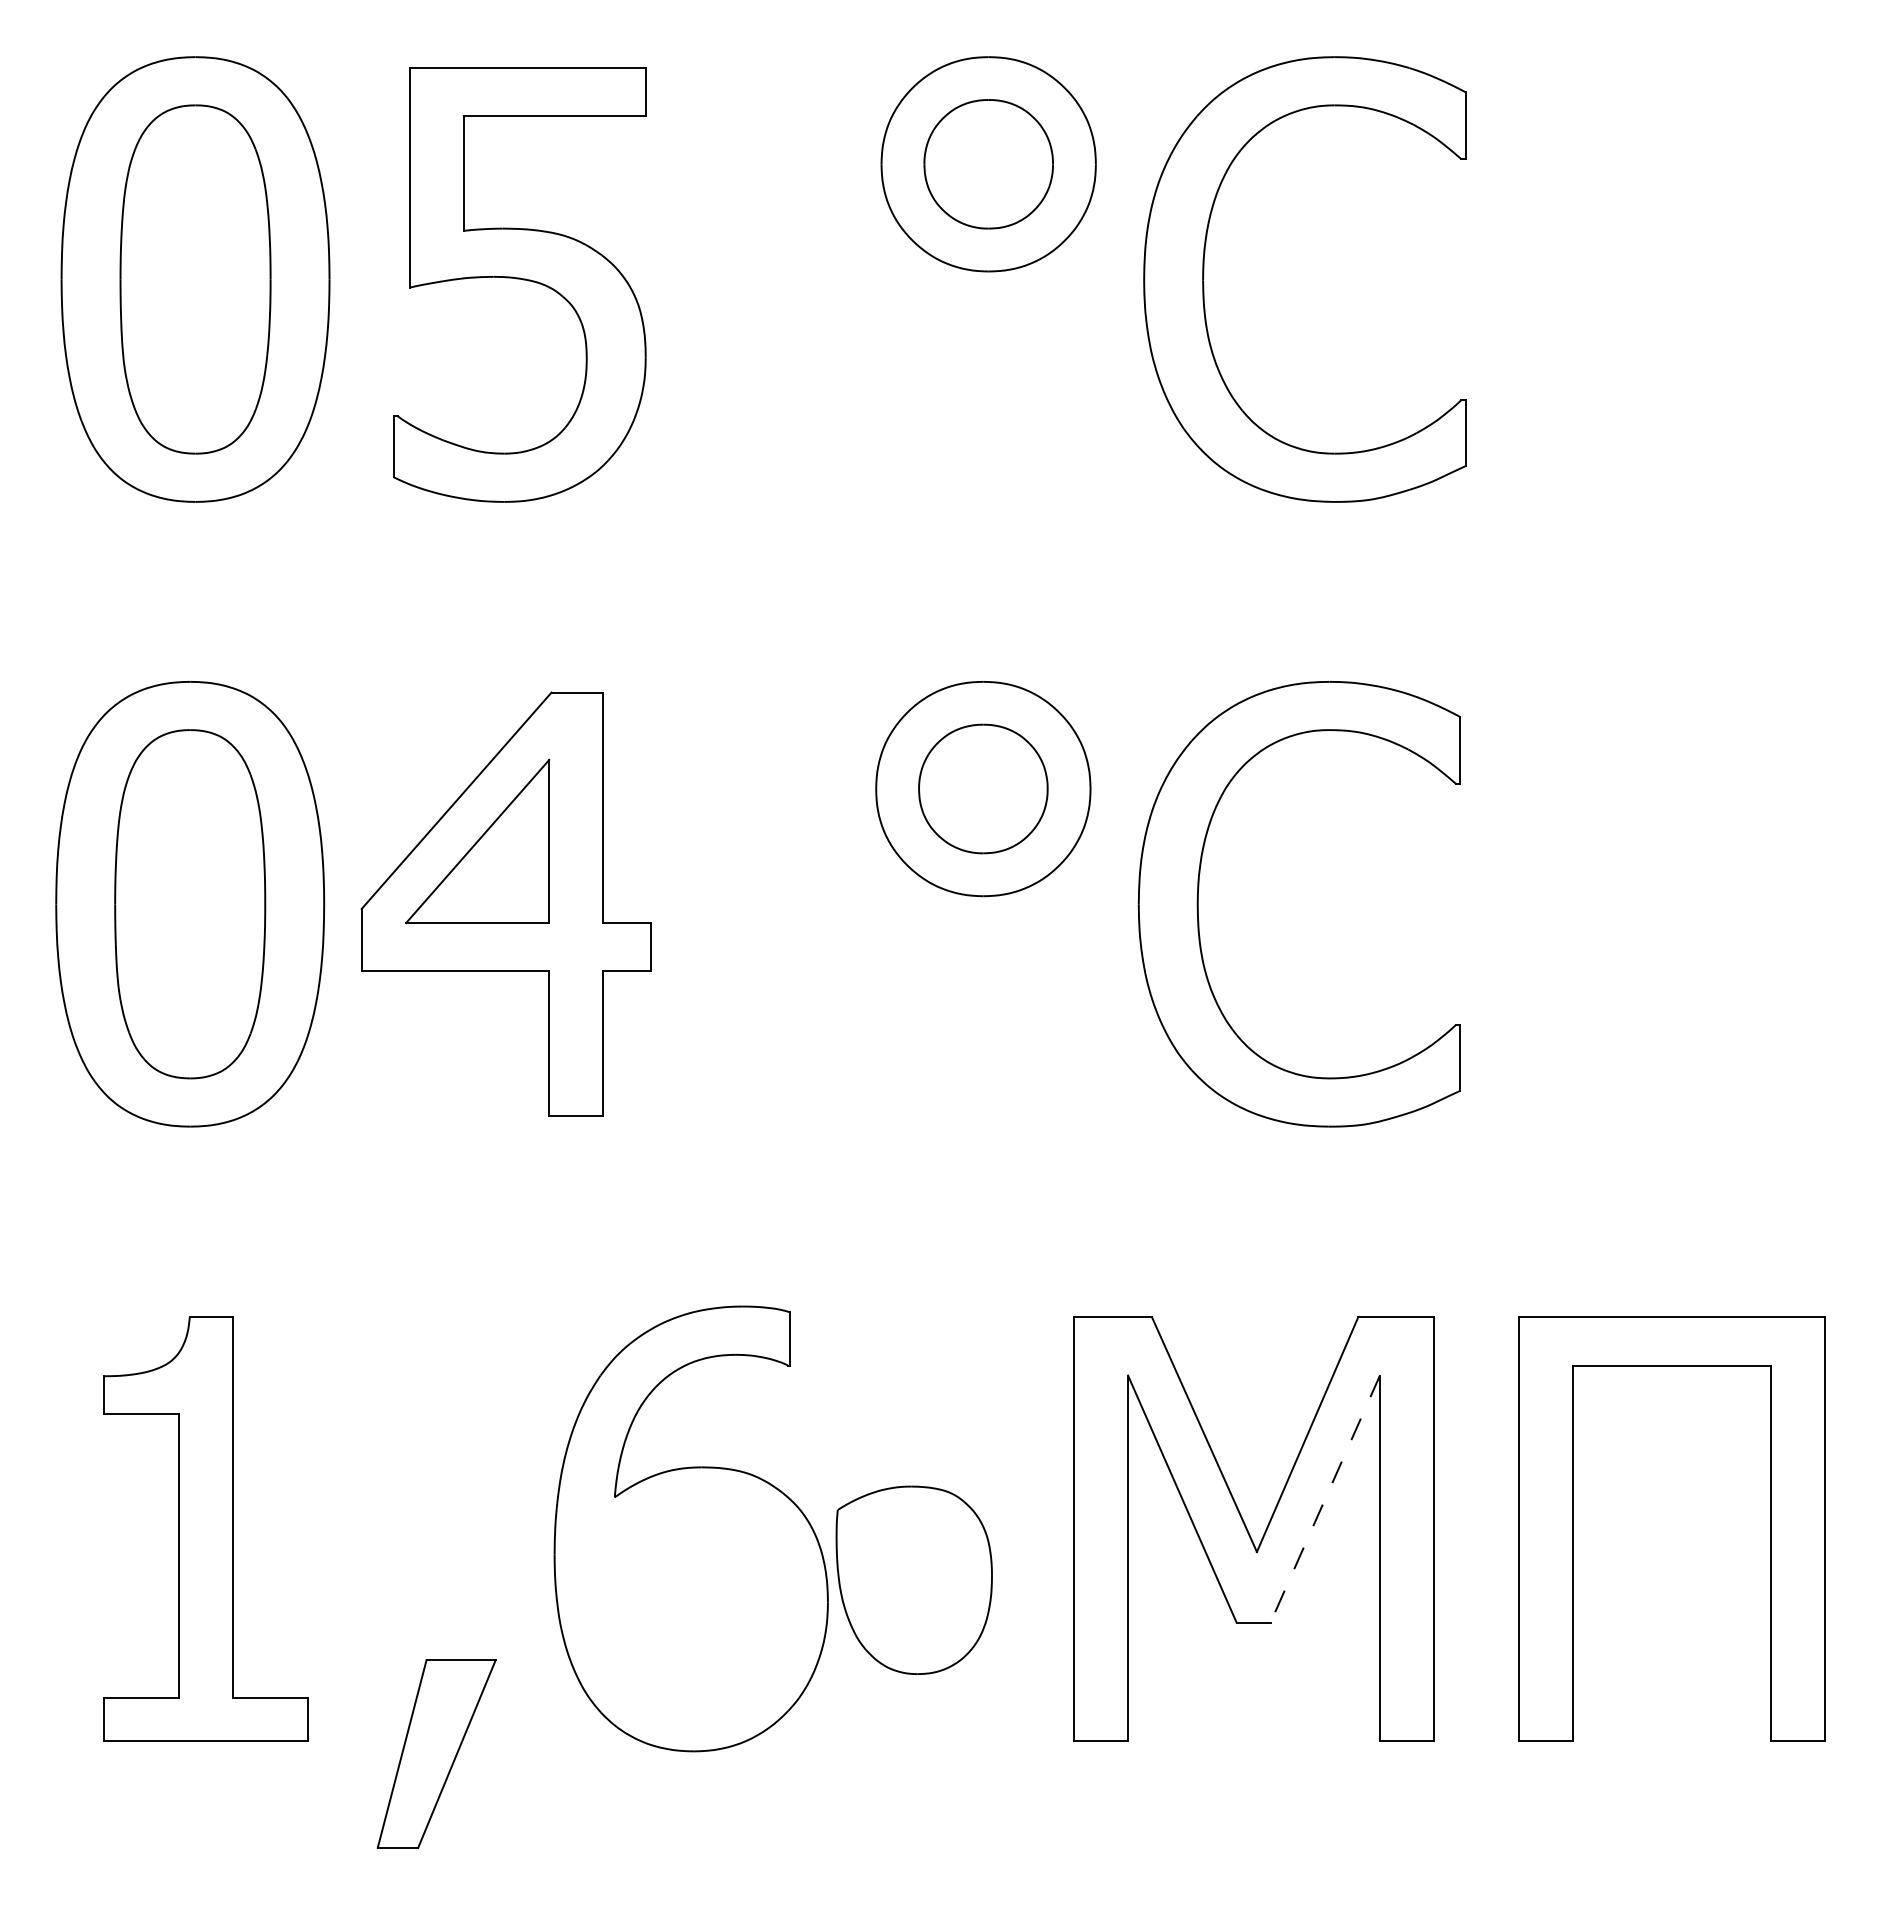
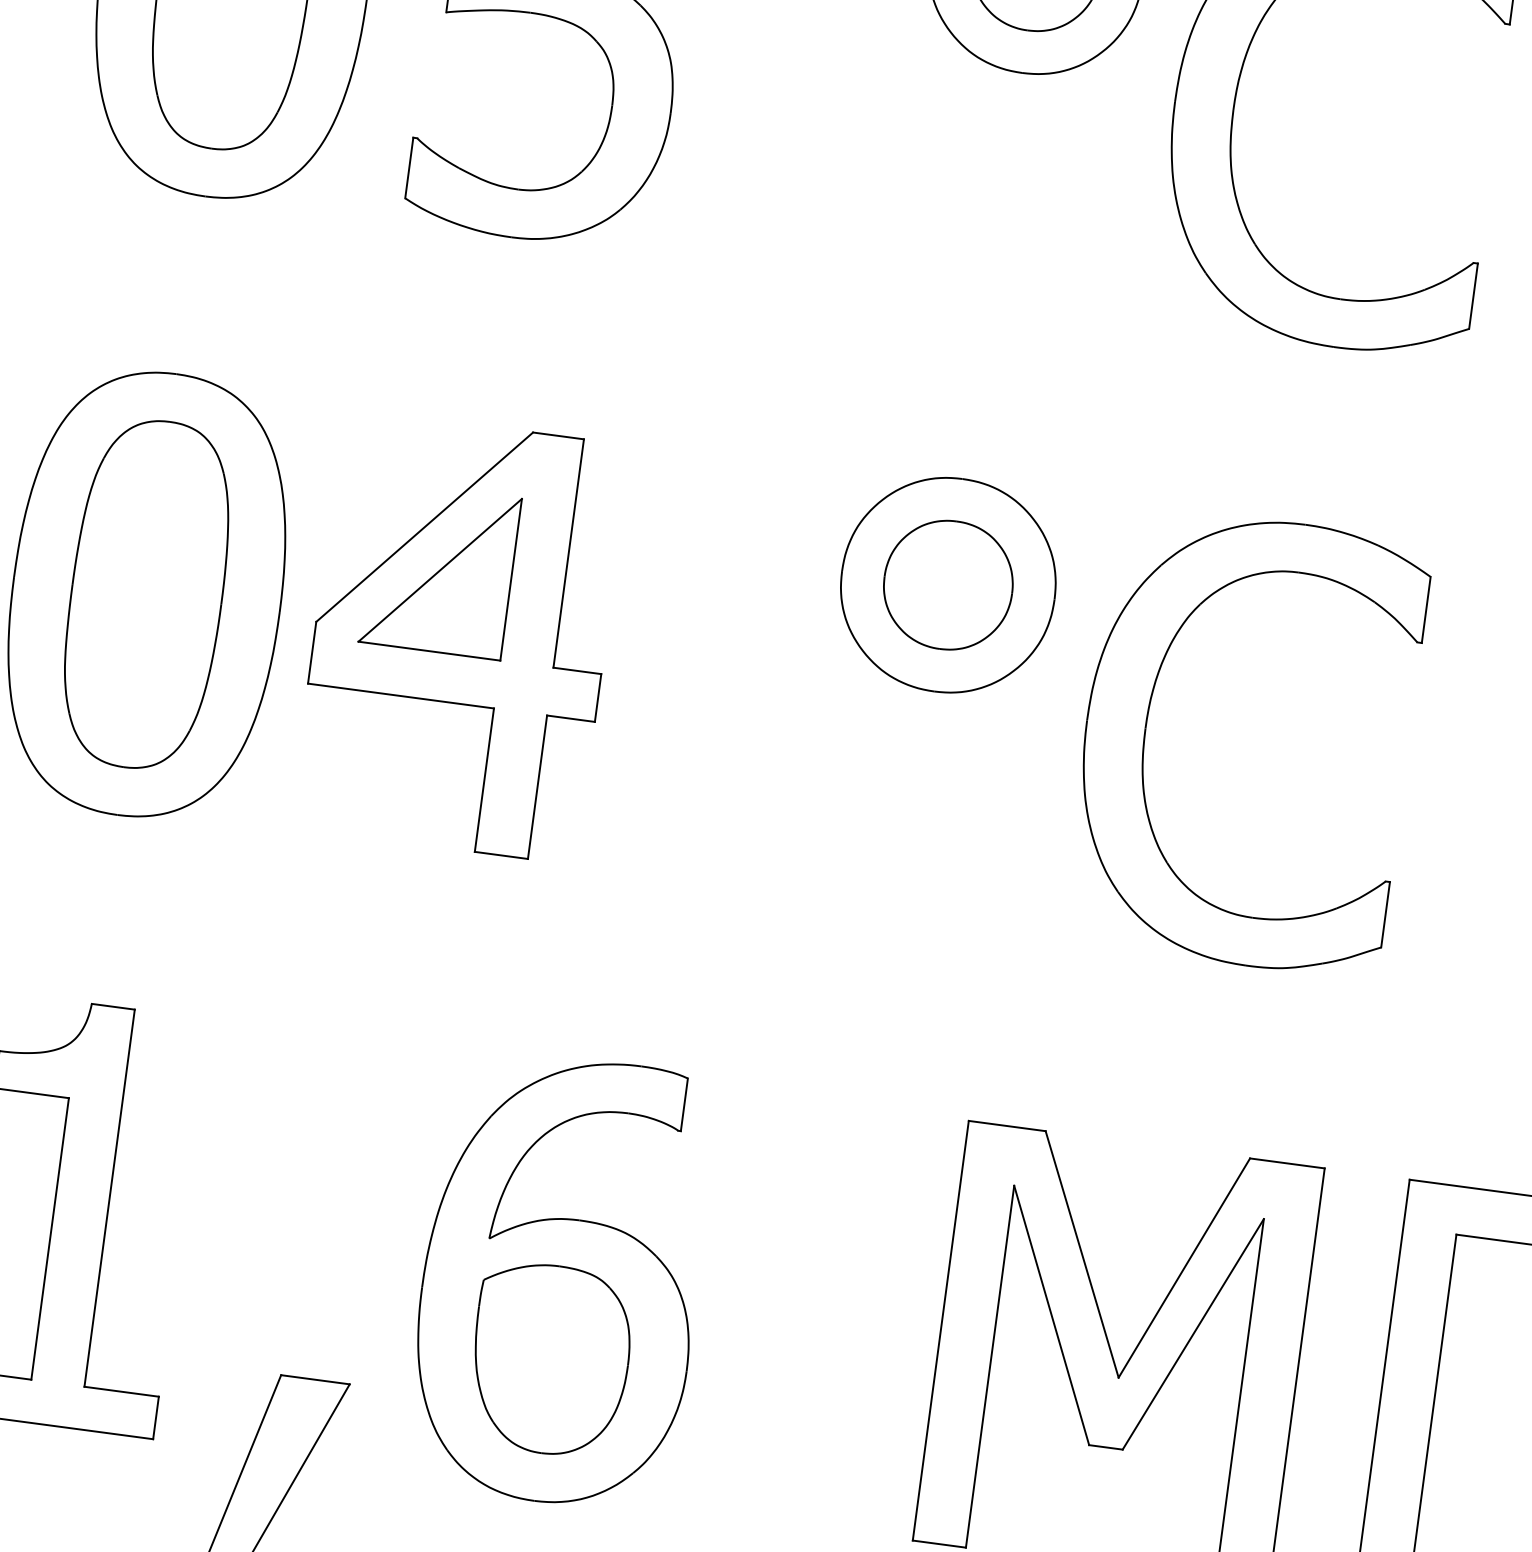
line: (1325, 1499) -> (1193, 1334), dashed -> solid
part: (913, 1579) -> (549, 1358), moved

